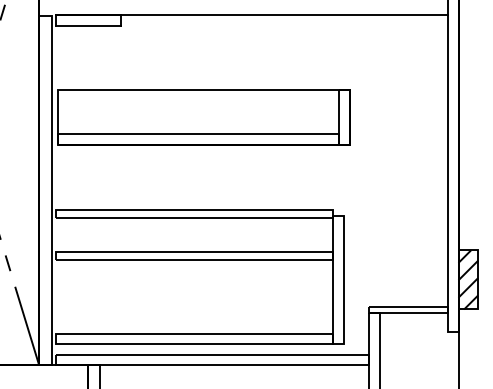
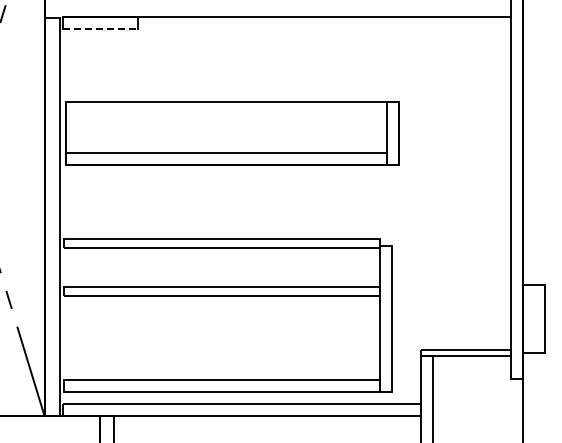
line: (89, 26) -> (101, 29), solid -> dashed
hatch: (467, 279) -> (533, 318), removed

